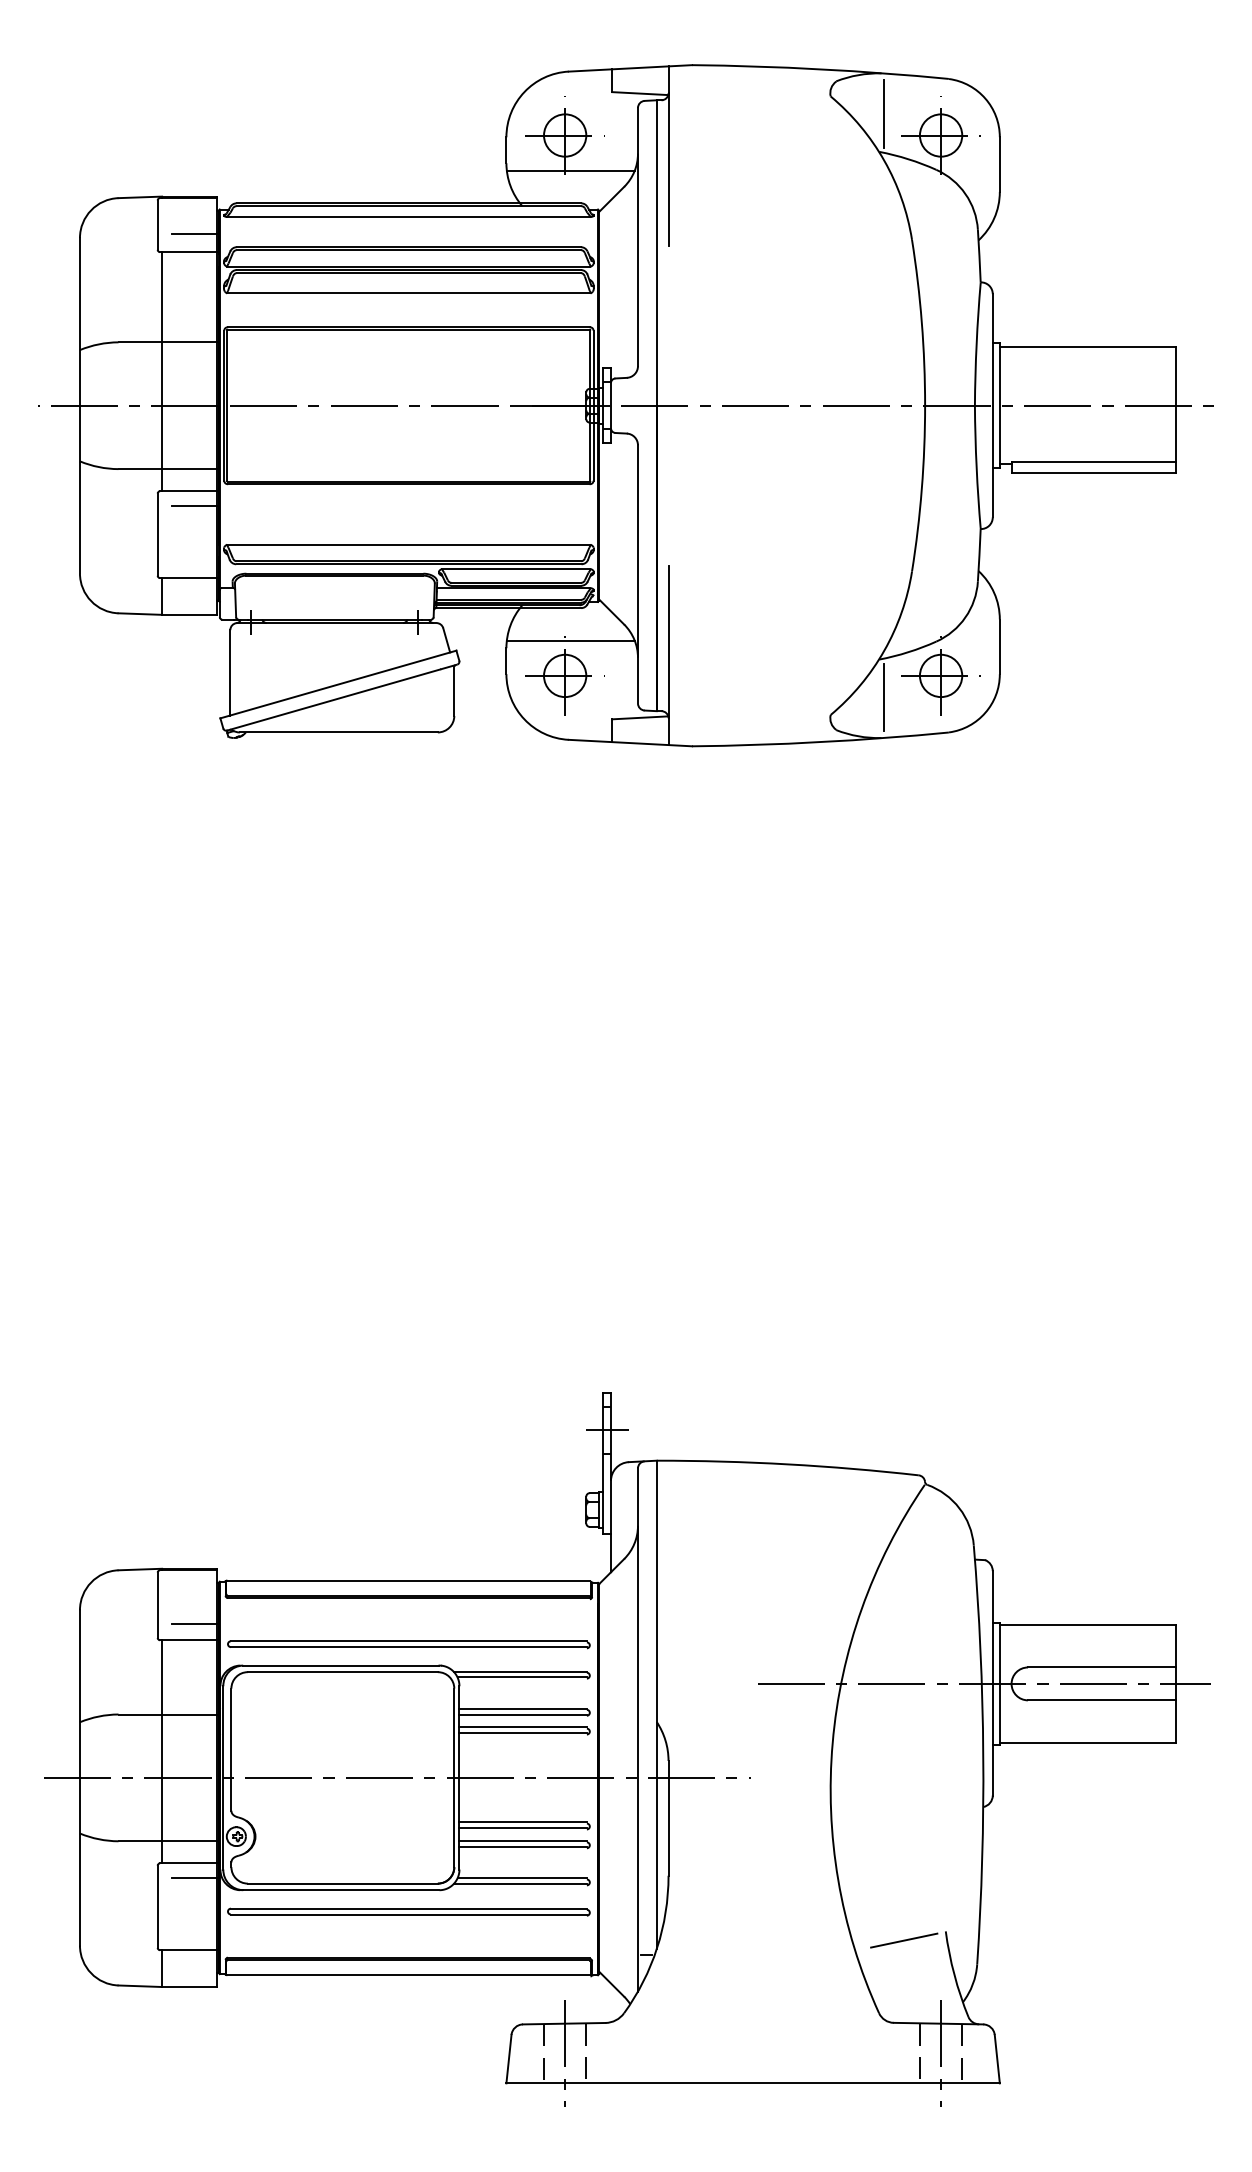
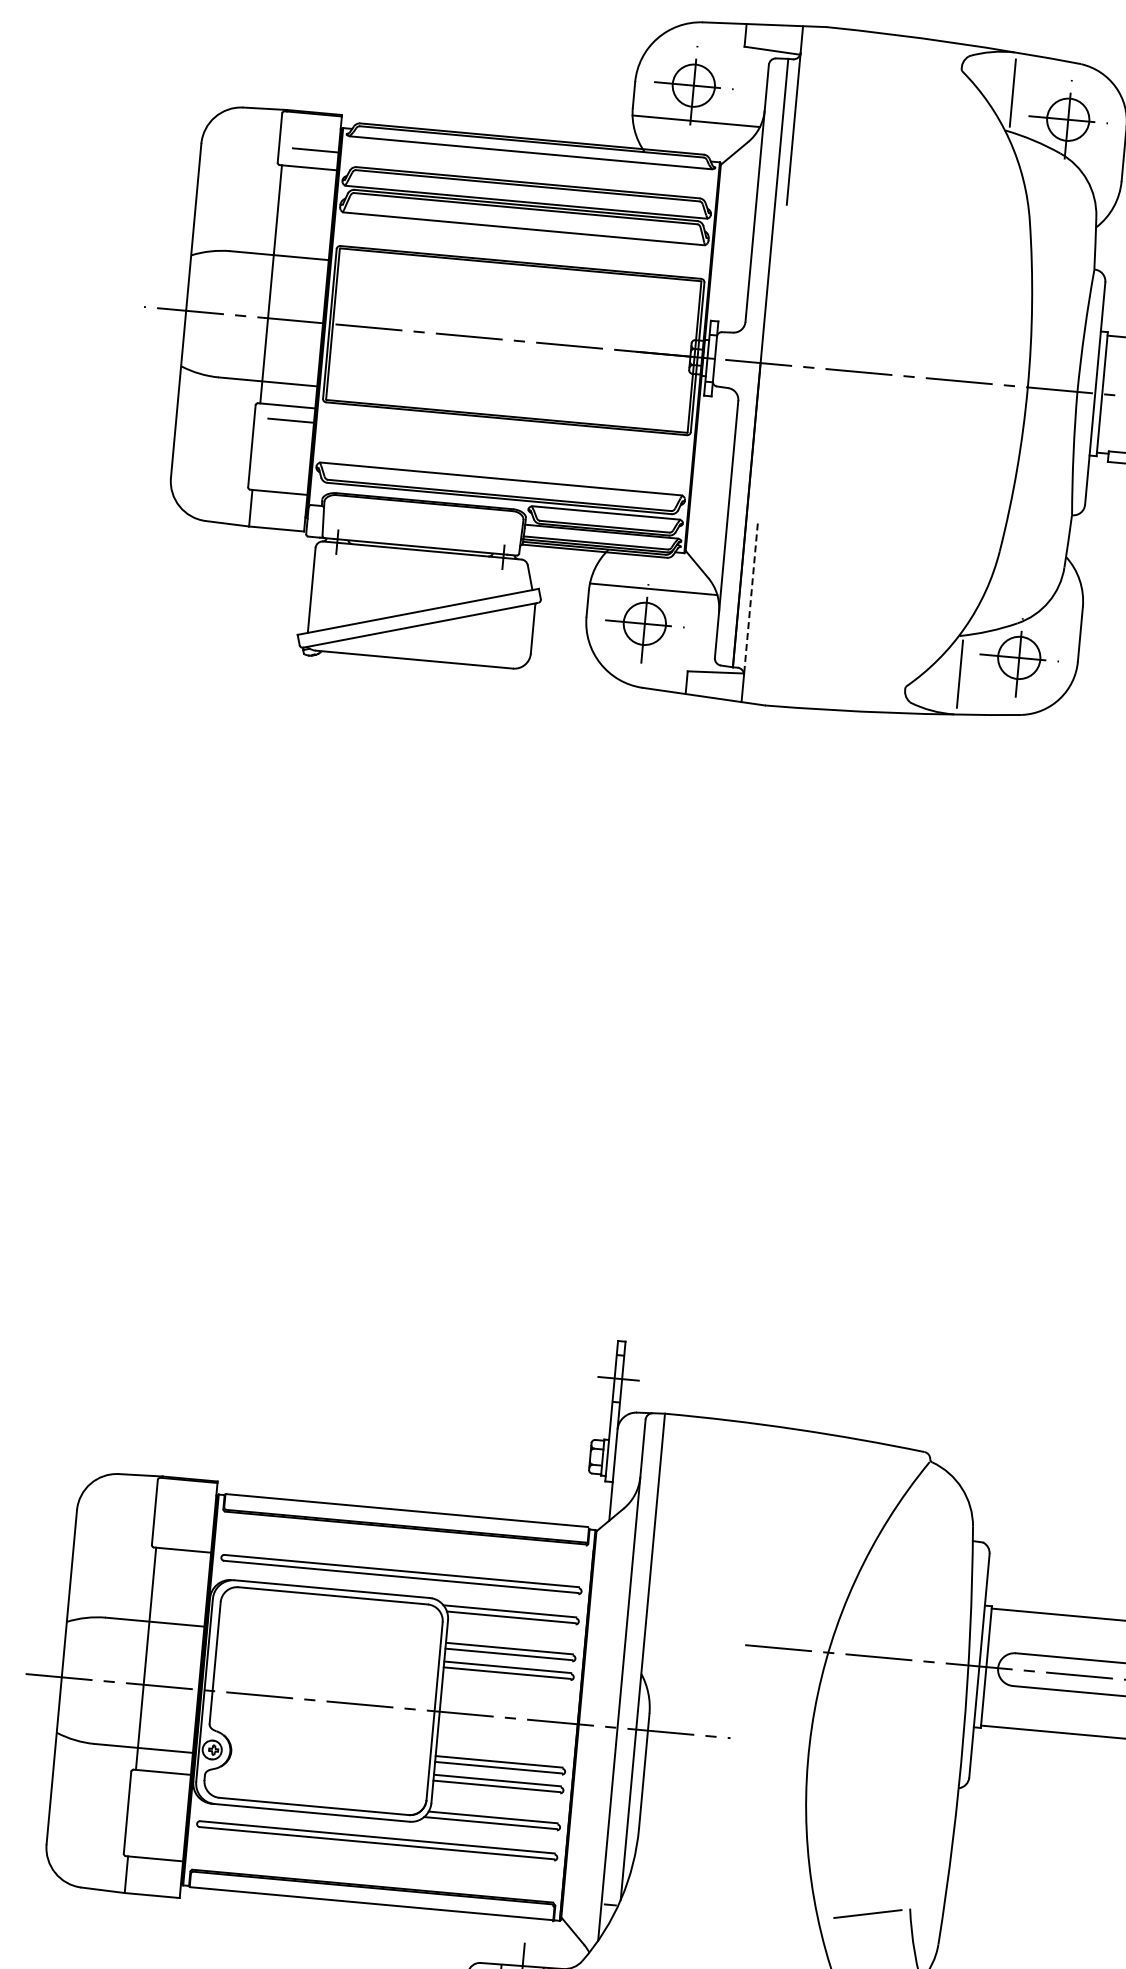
line: (668, 642) -> (750, 599), solid -> dashed
line: (194, 1624) -> (189, 1534), removed
line: (194, 1877) -> (166, 1786), removed

